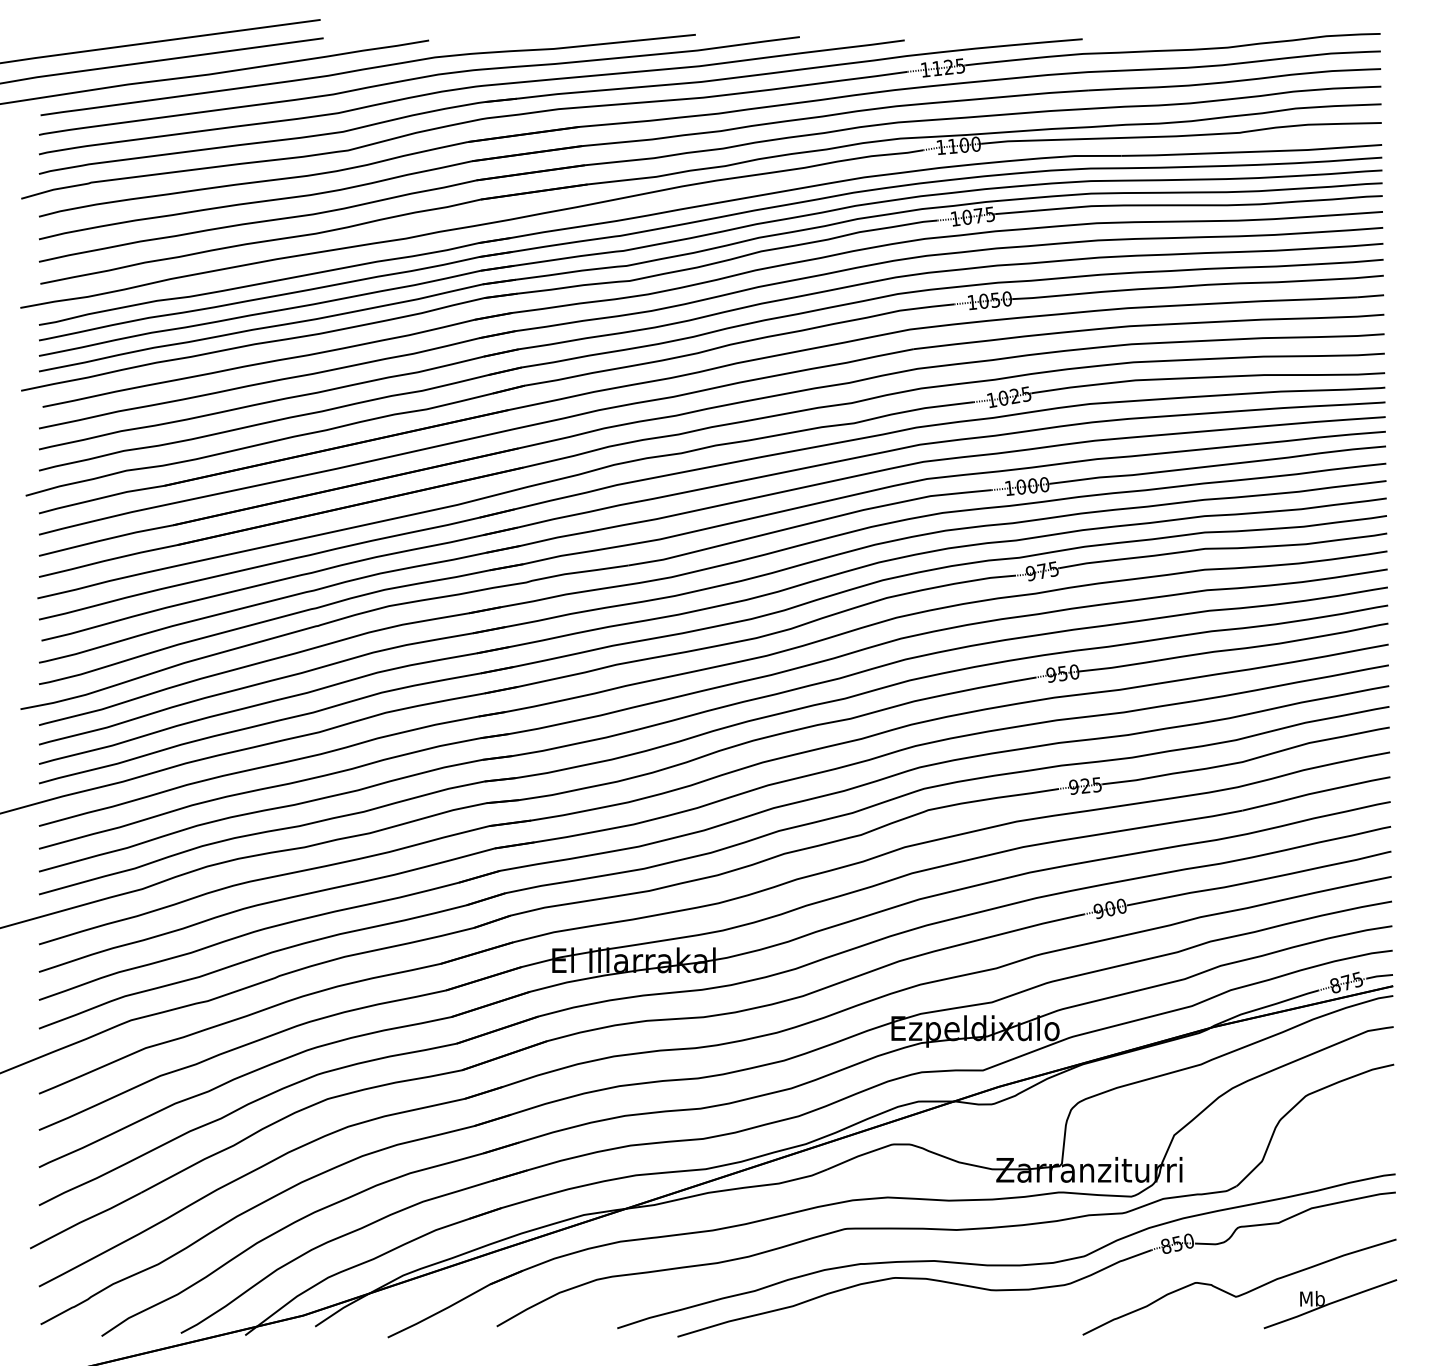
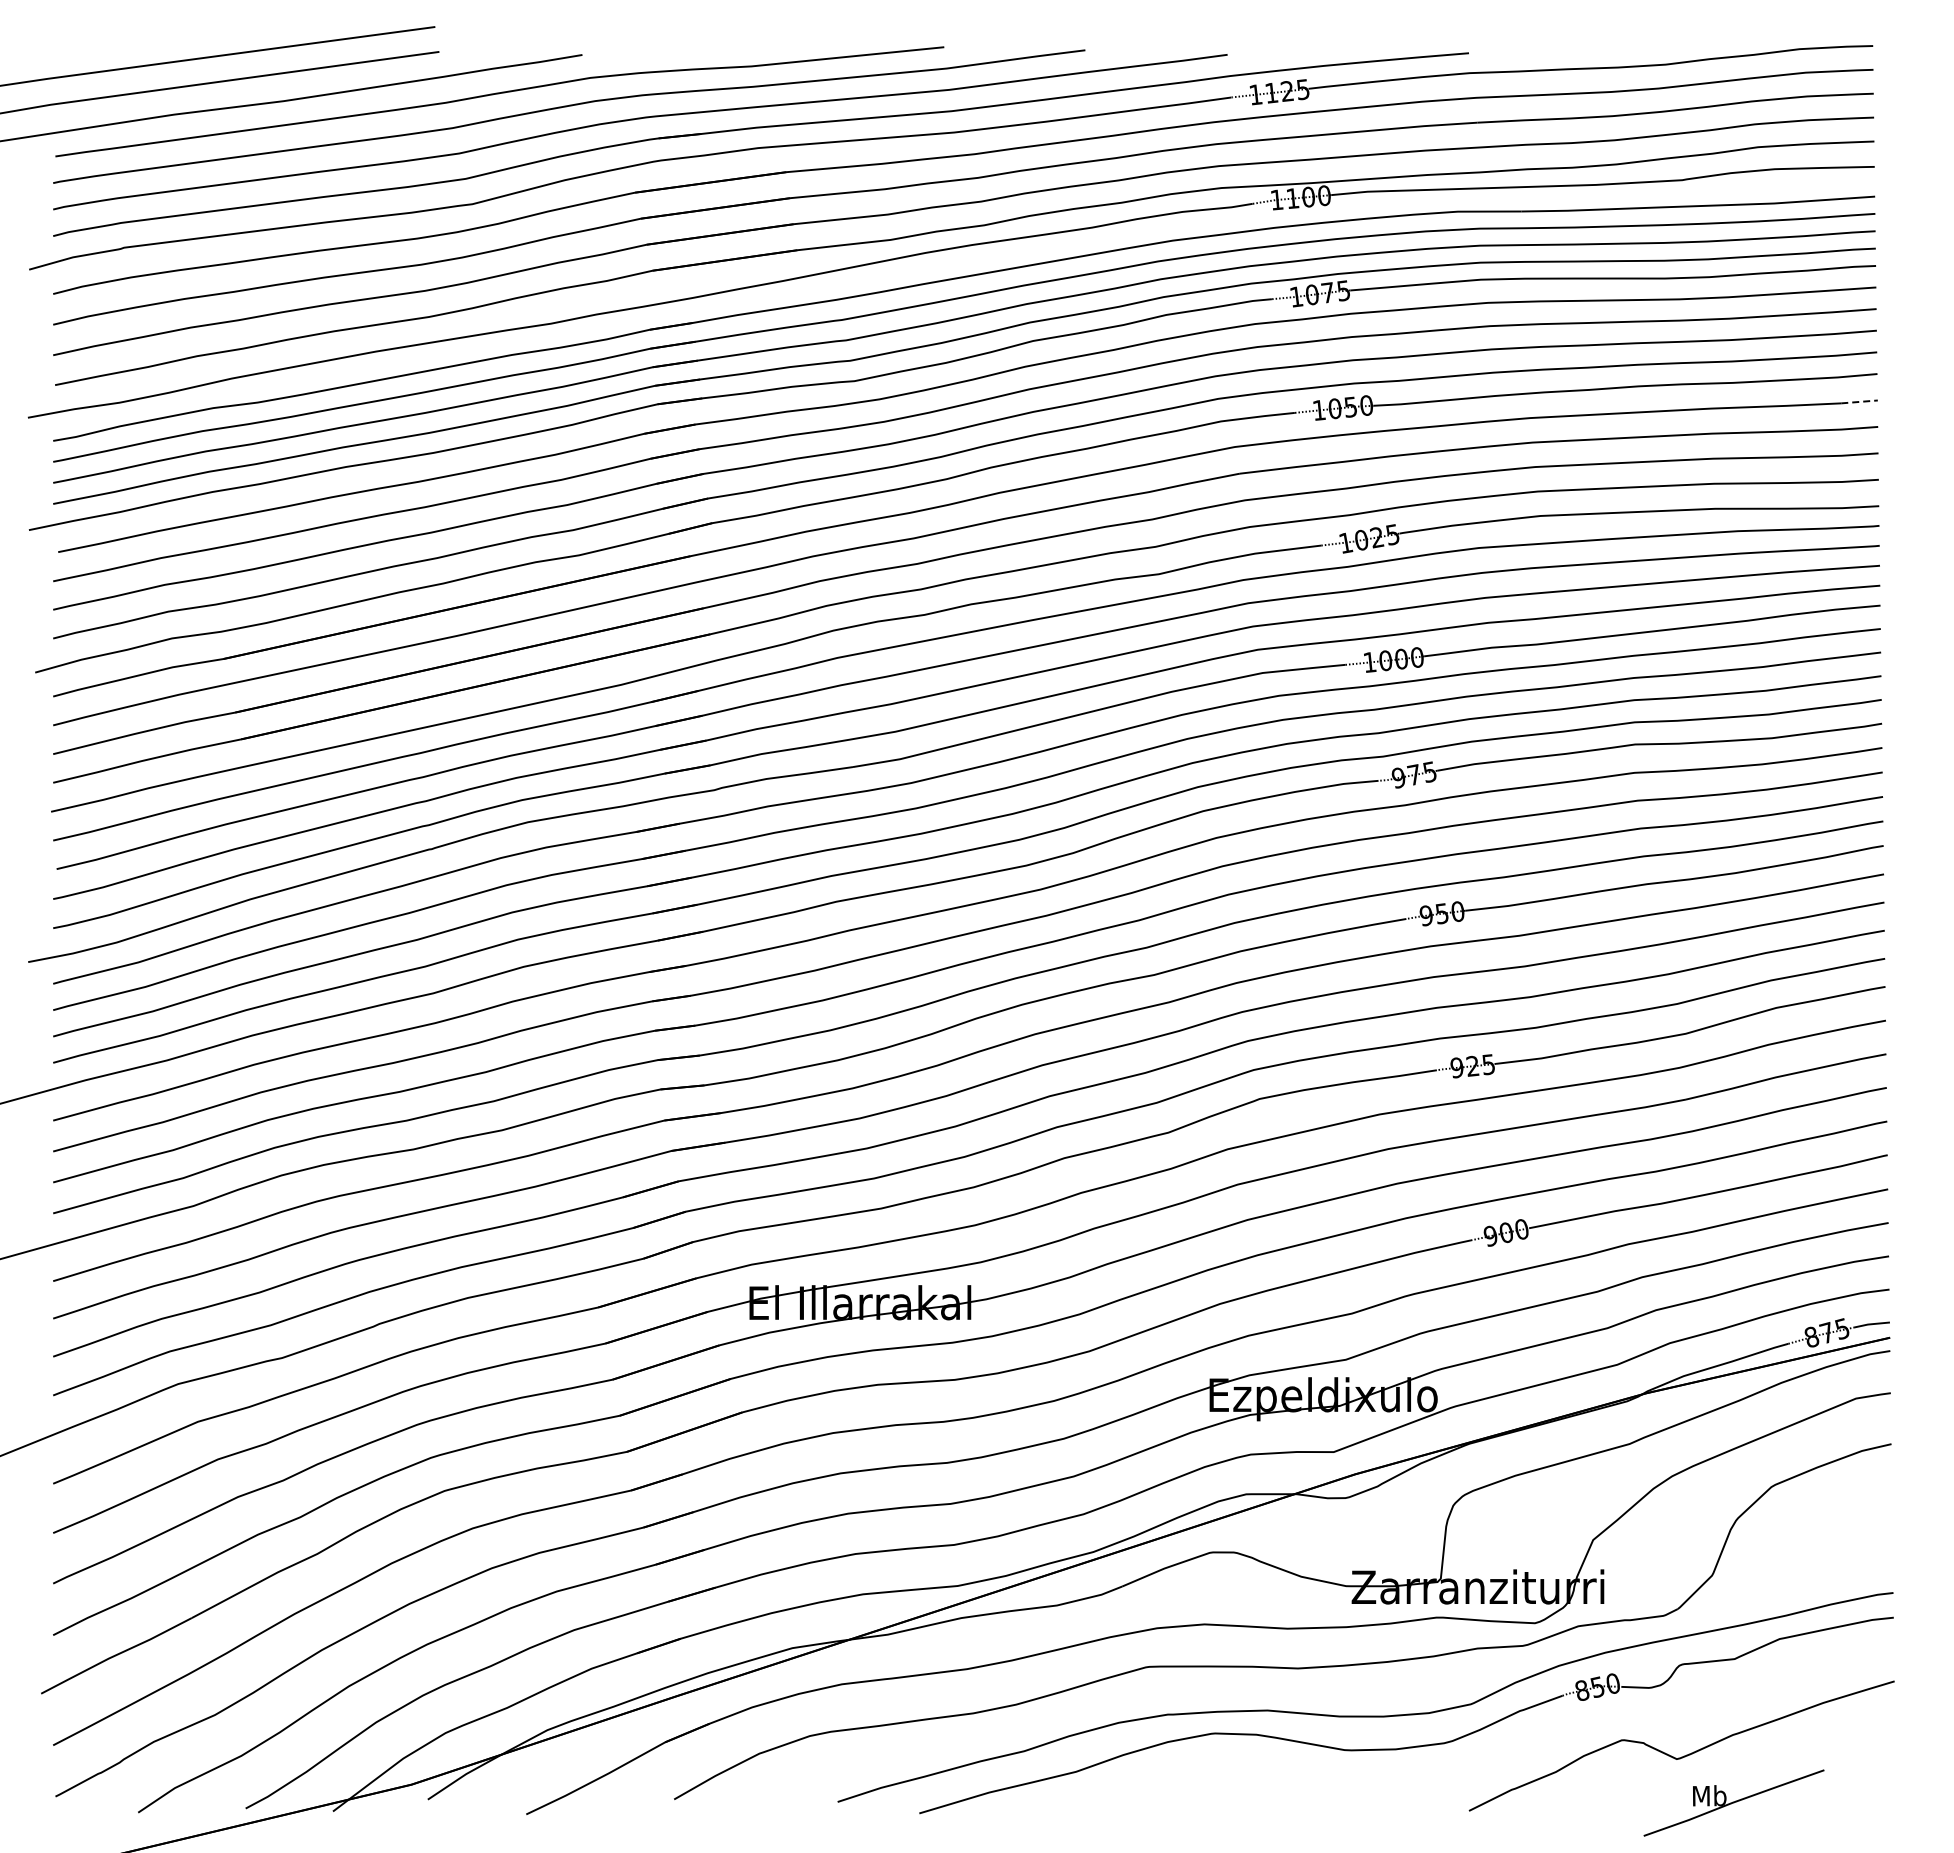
line: (1371, 295) -> (1860, 401), solid -> dashed
part: (1330, 1303) -> (1733, 1802), moved

